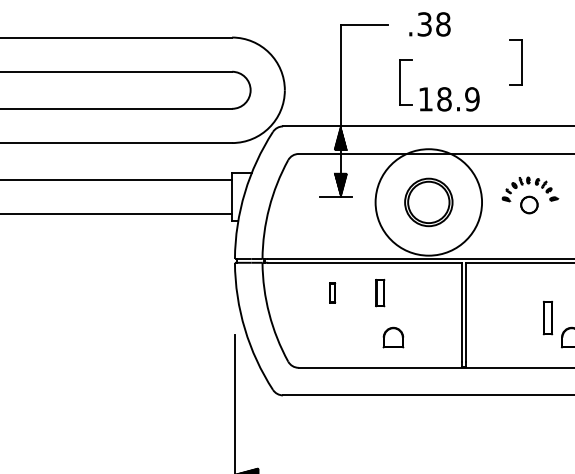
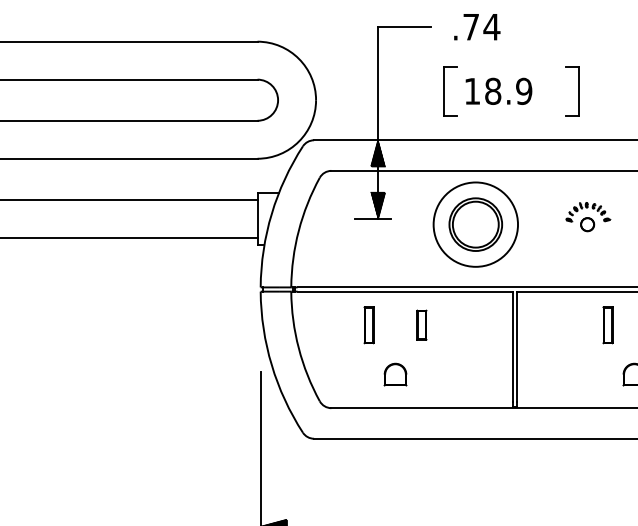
text: (434, 24) -> (482, 27), .38 -> .74
part: (515, 62) -> (571, 91), moved
text: (449, 99) -> (498, 91), moved
part: (529, 195) -> (587, 216), size x0.71
circle: (428, 202) -> (475, 224), size x0.71
part: (332, 292) -> (368, 324), size x1.67
part: (547, 318) -> (607, 325), moved
part: (393, 337) -> (395, 374), moved

